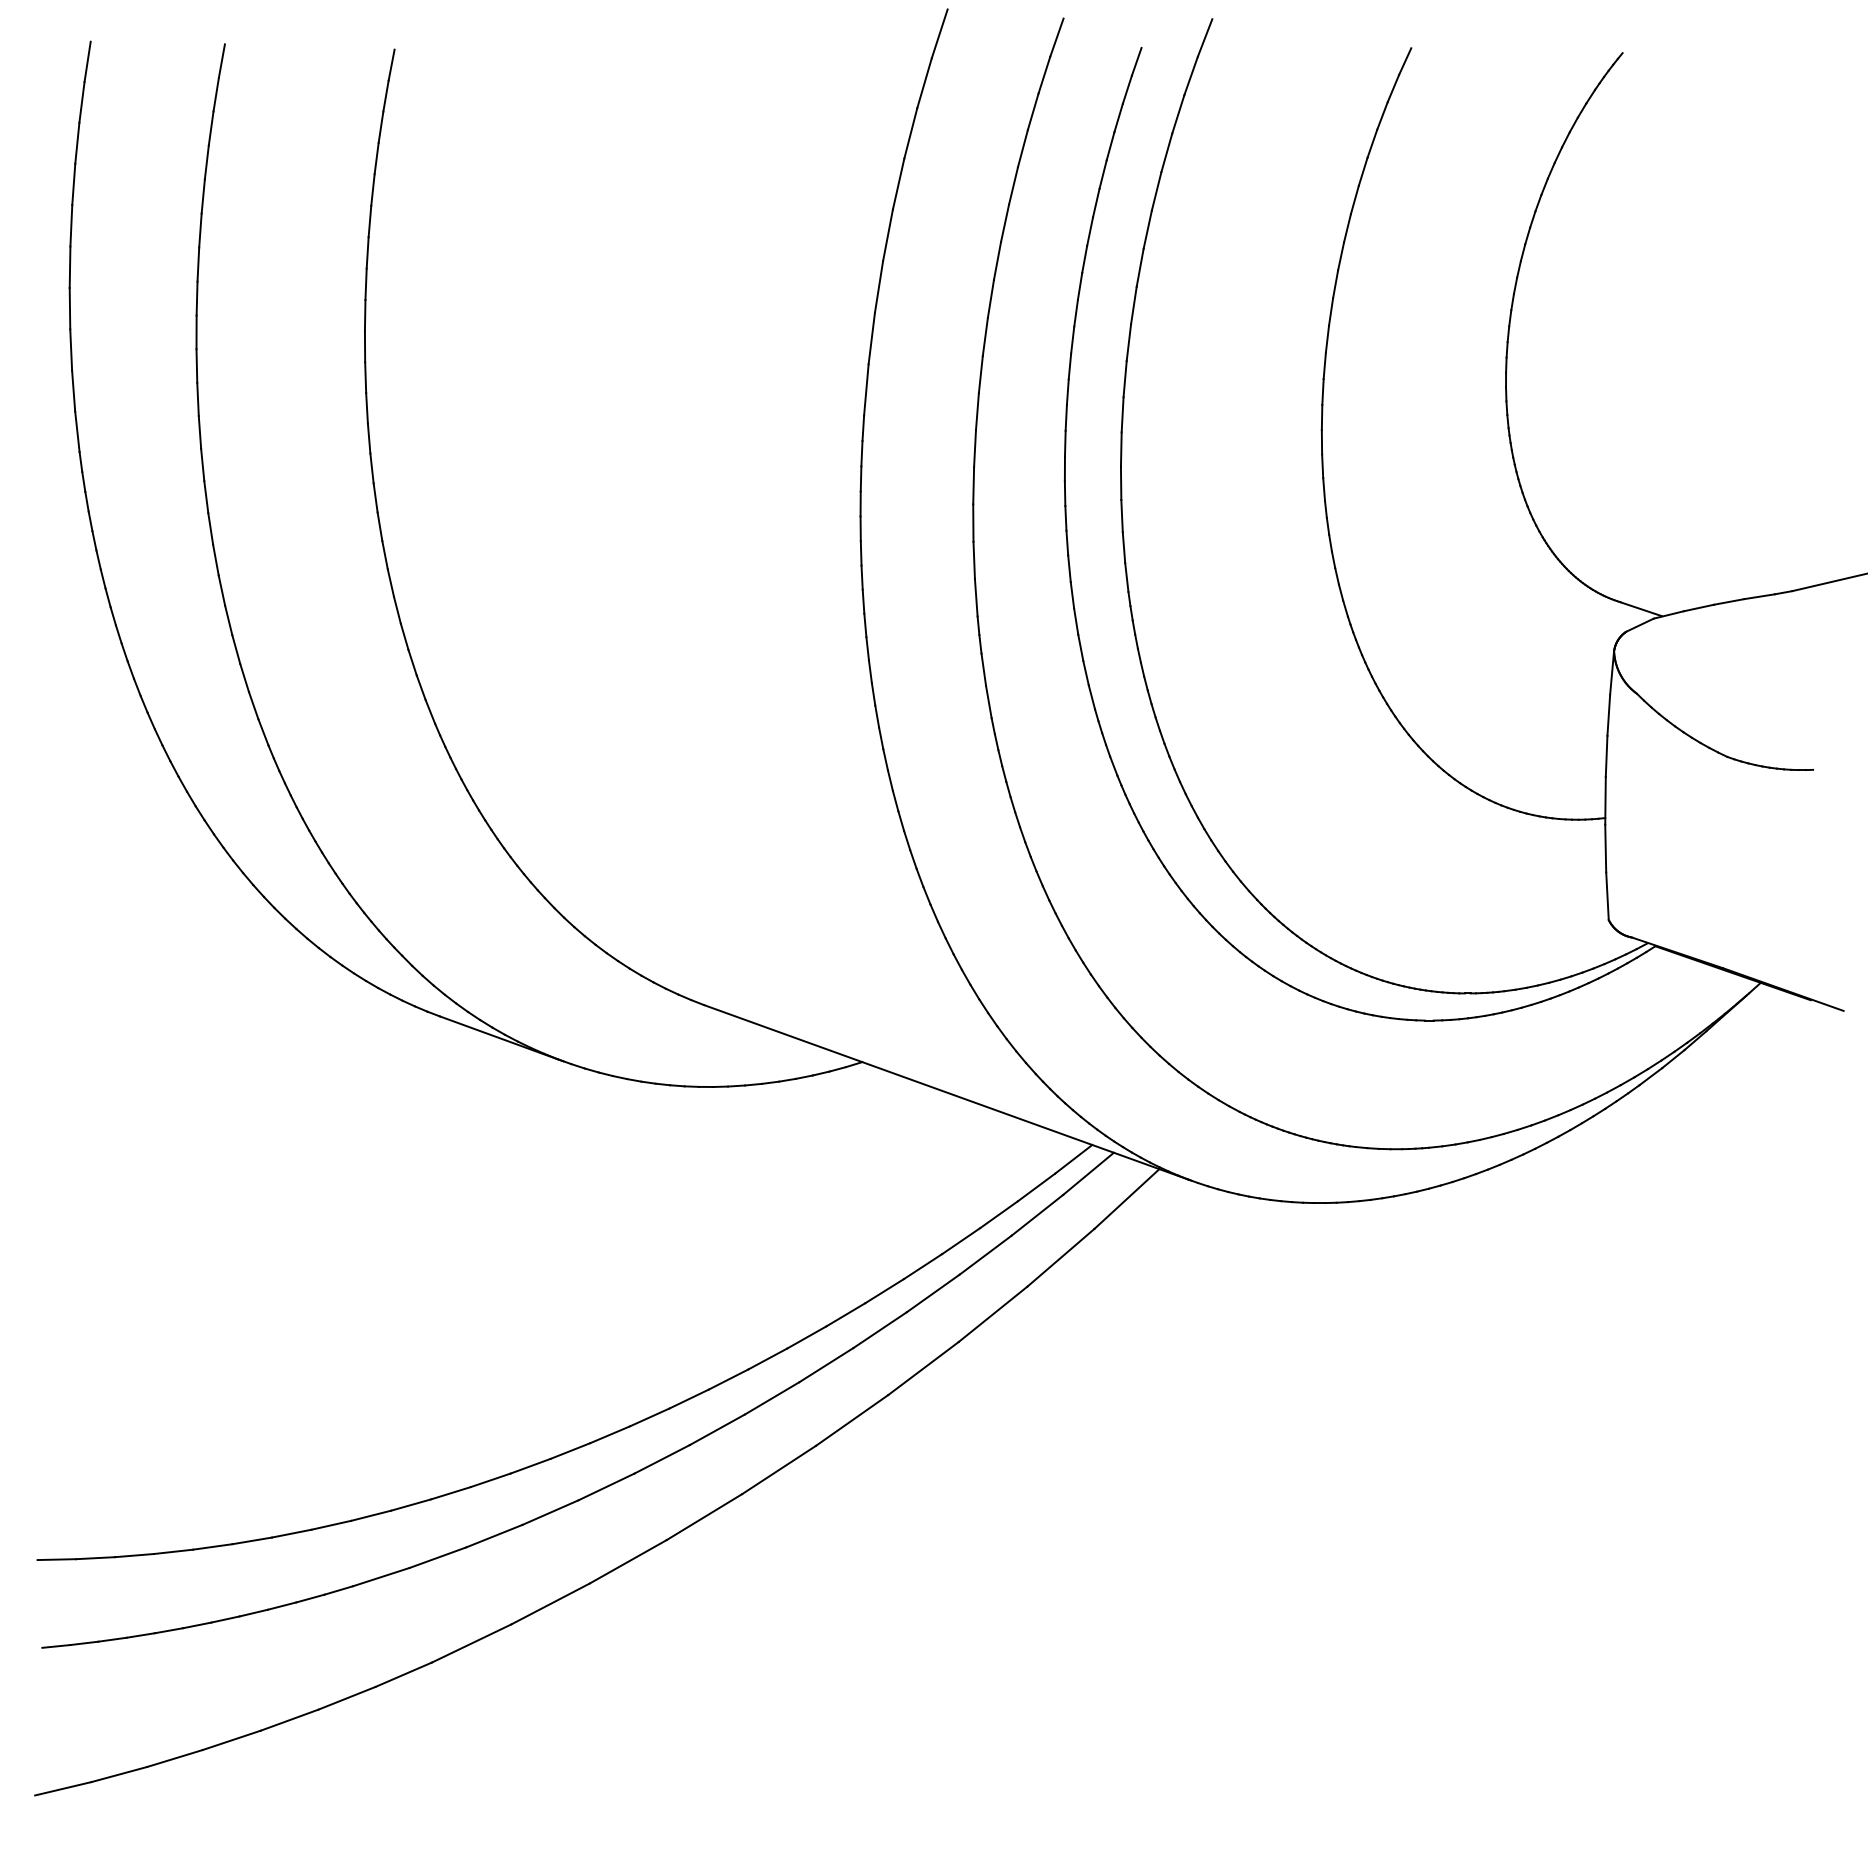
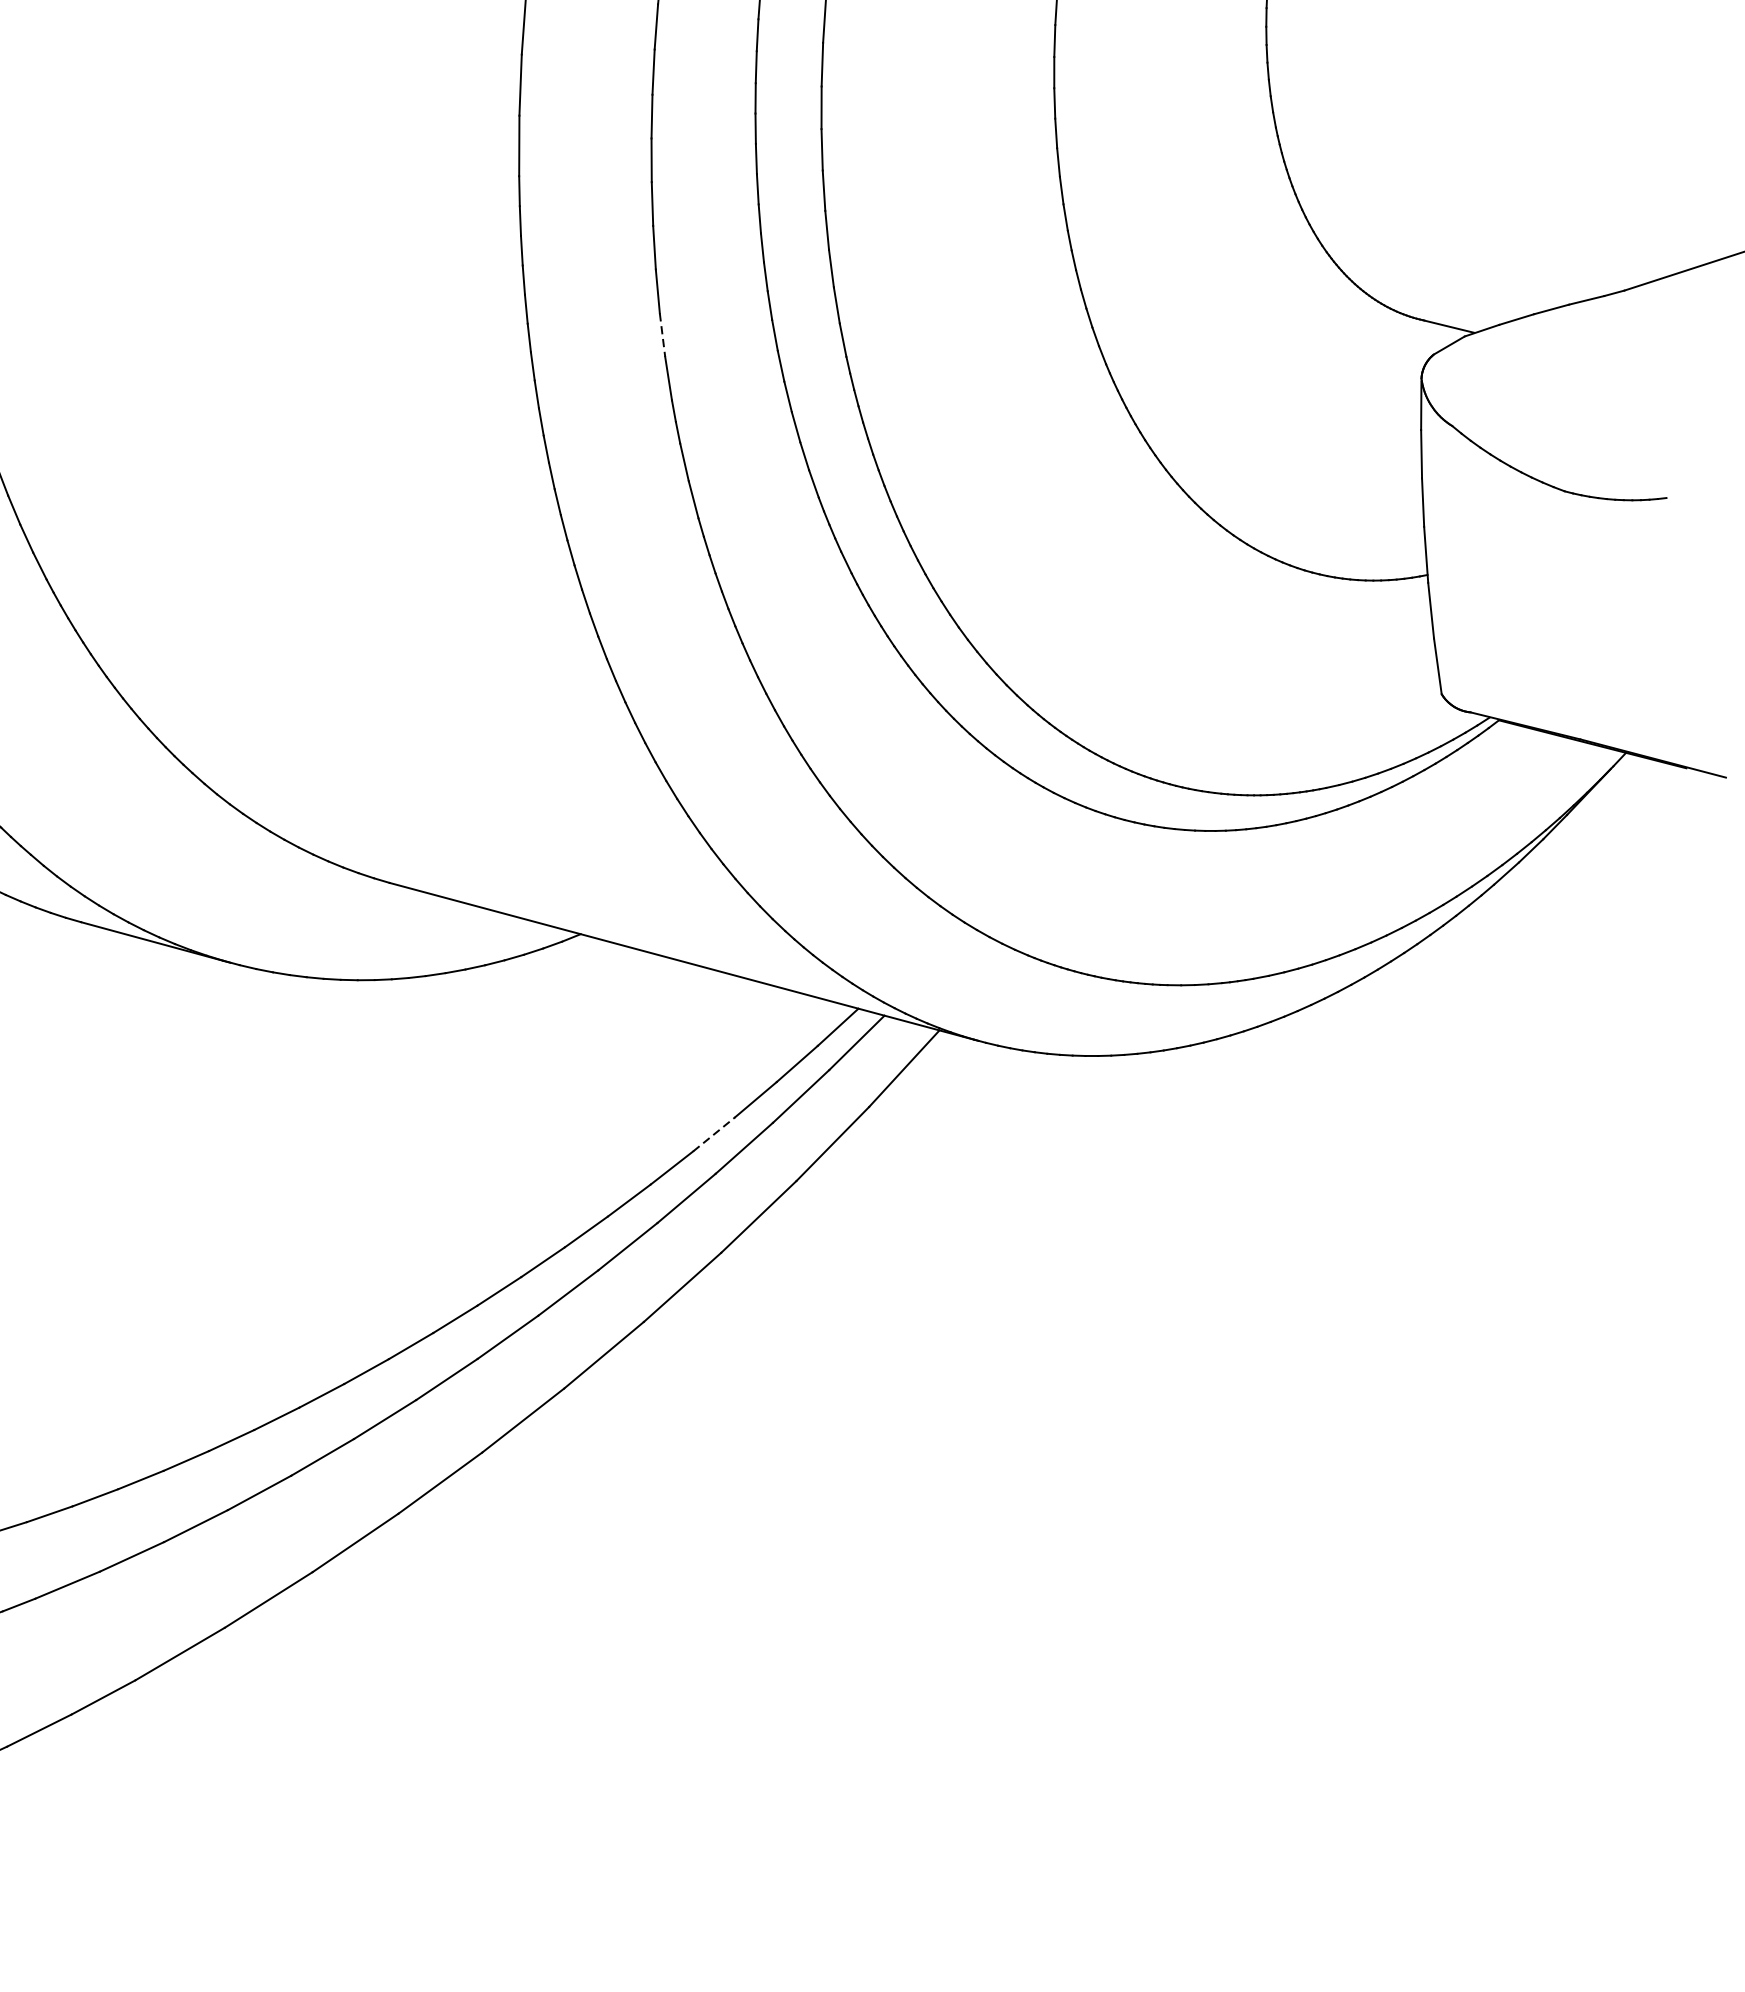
line: (974, 560) -> (662, 335), solid -> dashed
line: (961, 1240) -> (714, 1133), solid -> dashed

